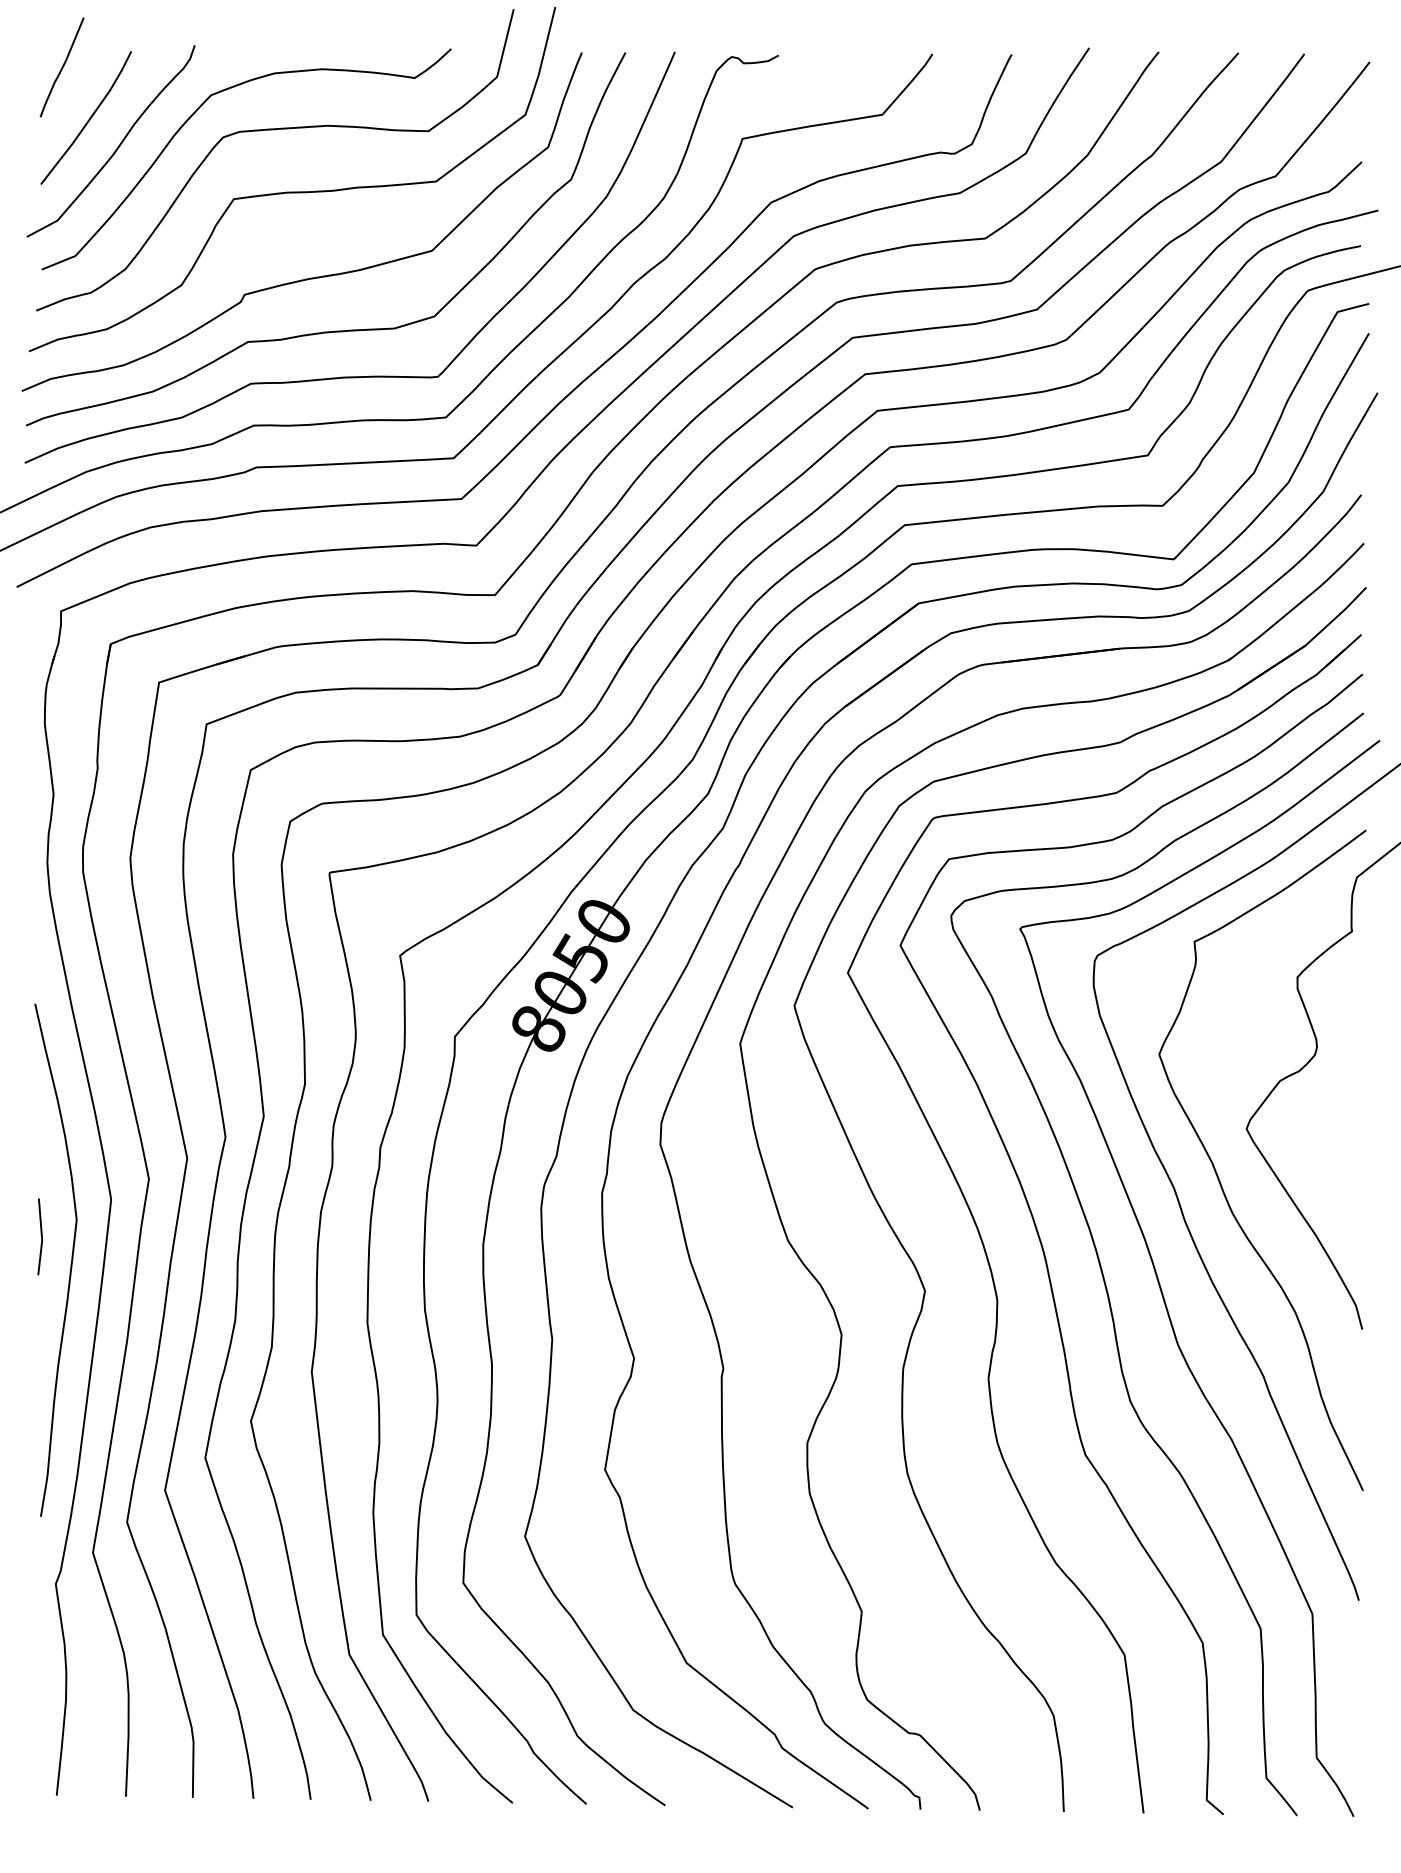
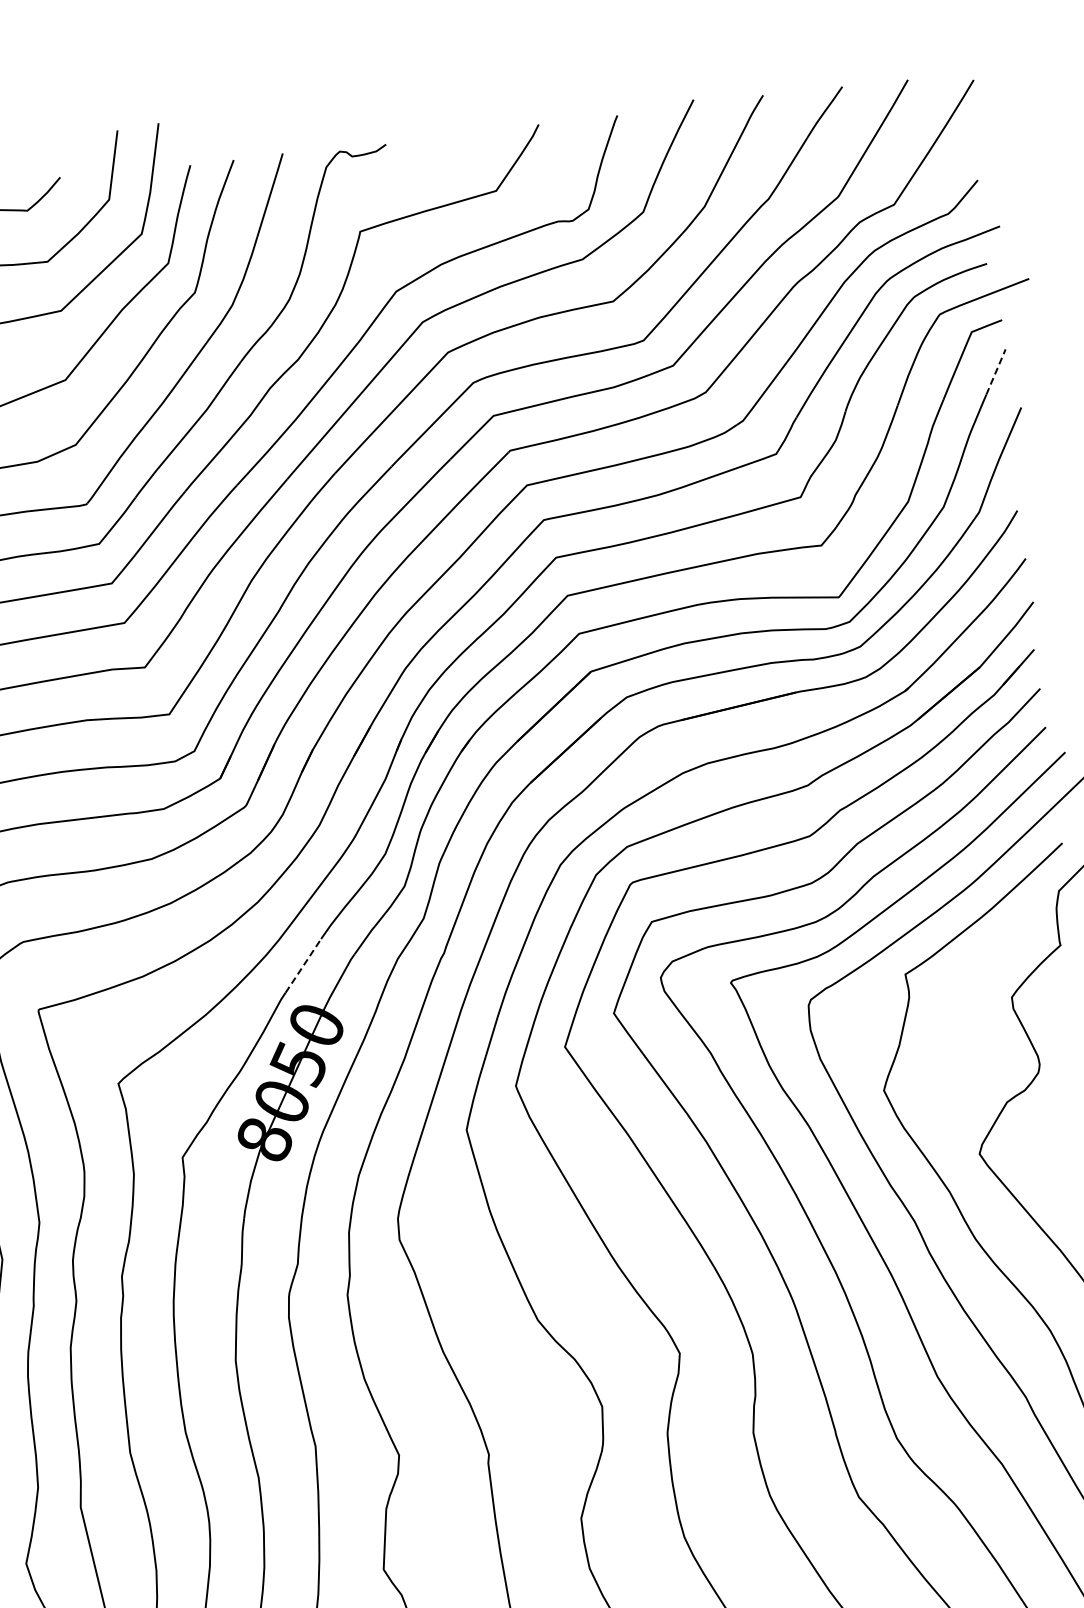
line: (1356, 354) -> (995, 371), solid -> dashed
line: (598, 860) -> (303, 965), solid -> dashed

